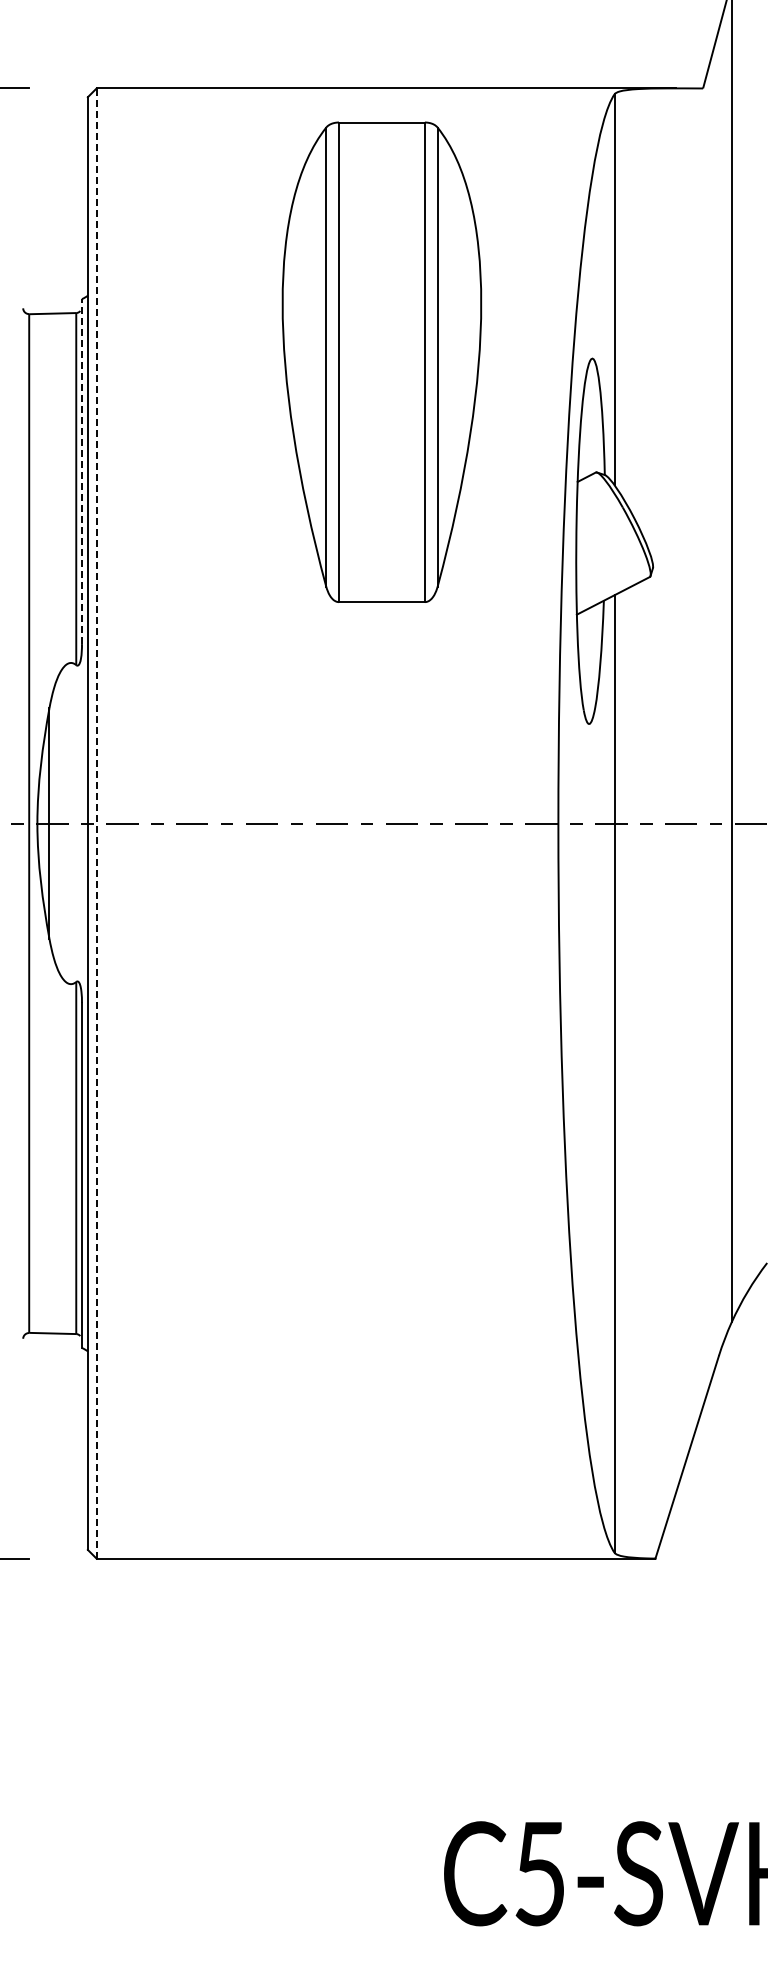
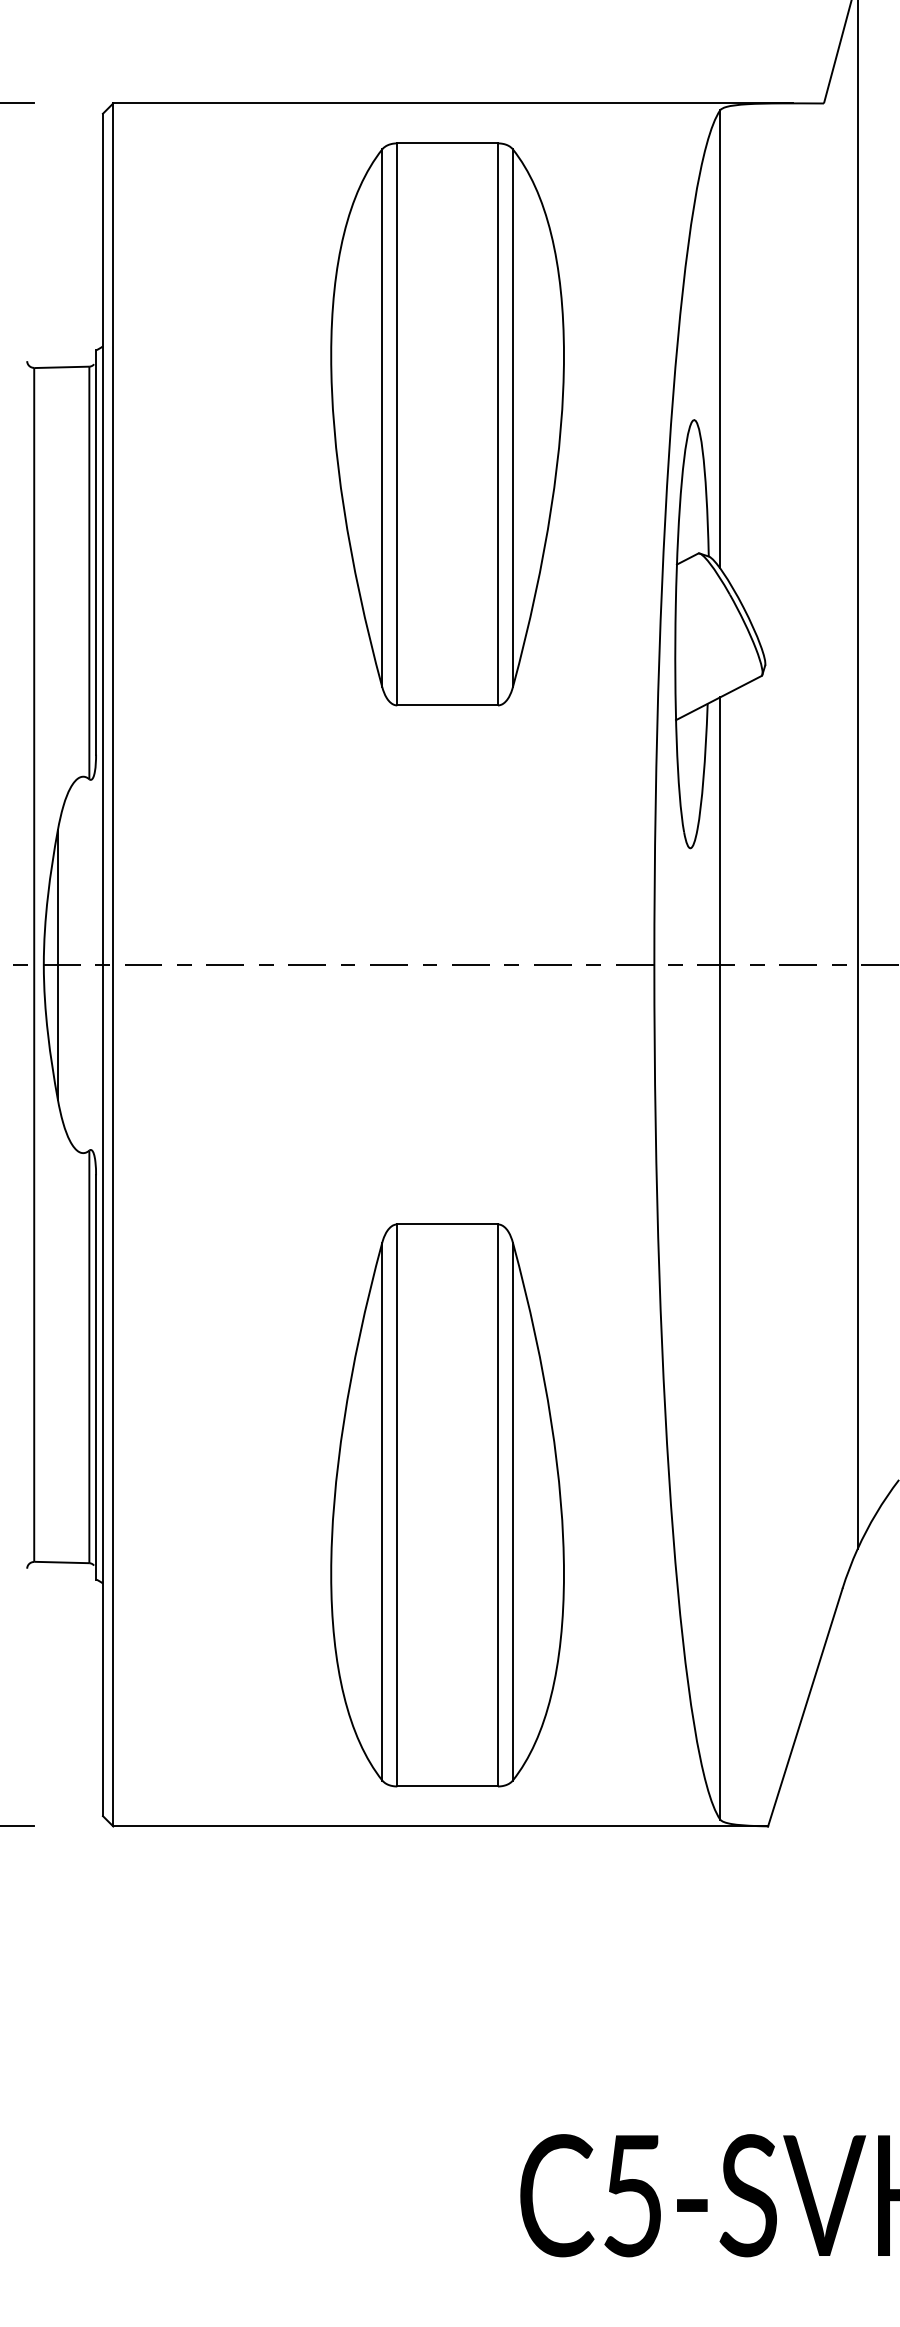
line: (82, 471) -> (96, 552), dashed -> solid
line: (96, 823) -> (113, 964), dashed -> solid
part: (381, 1284) -> (447, 1505), added

